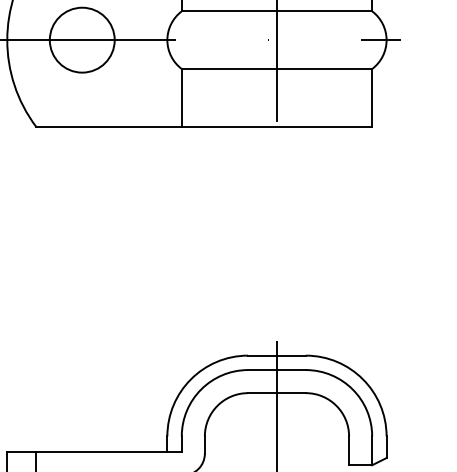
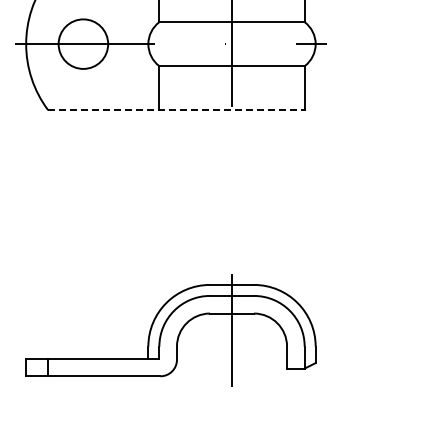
line: (204, 127) -> (176, 110), solid -> dashed

